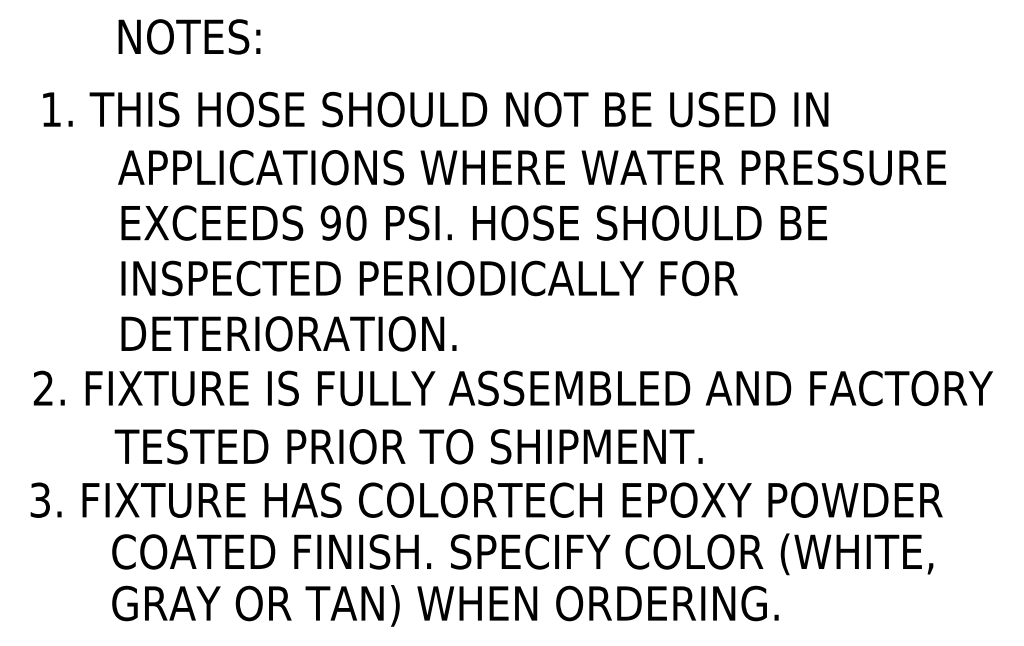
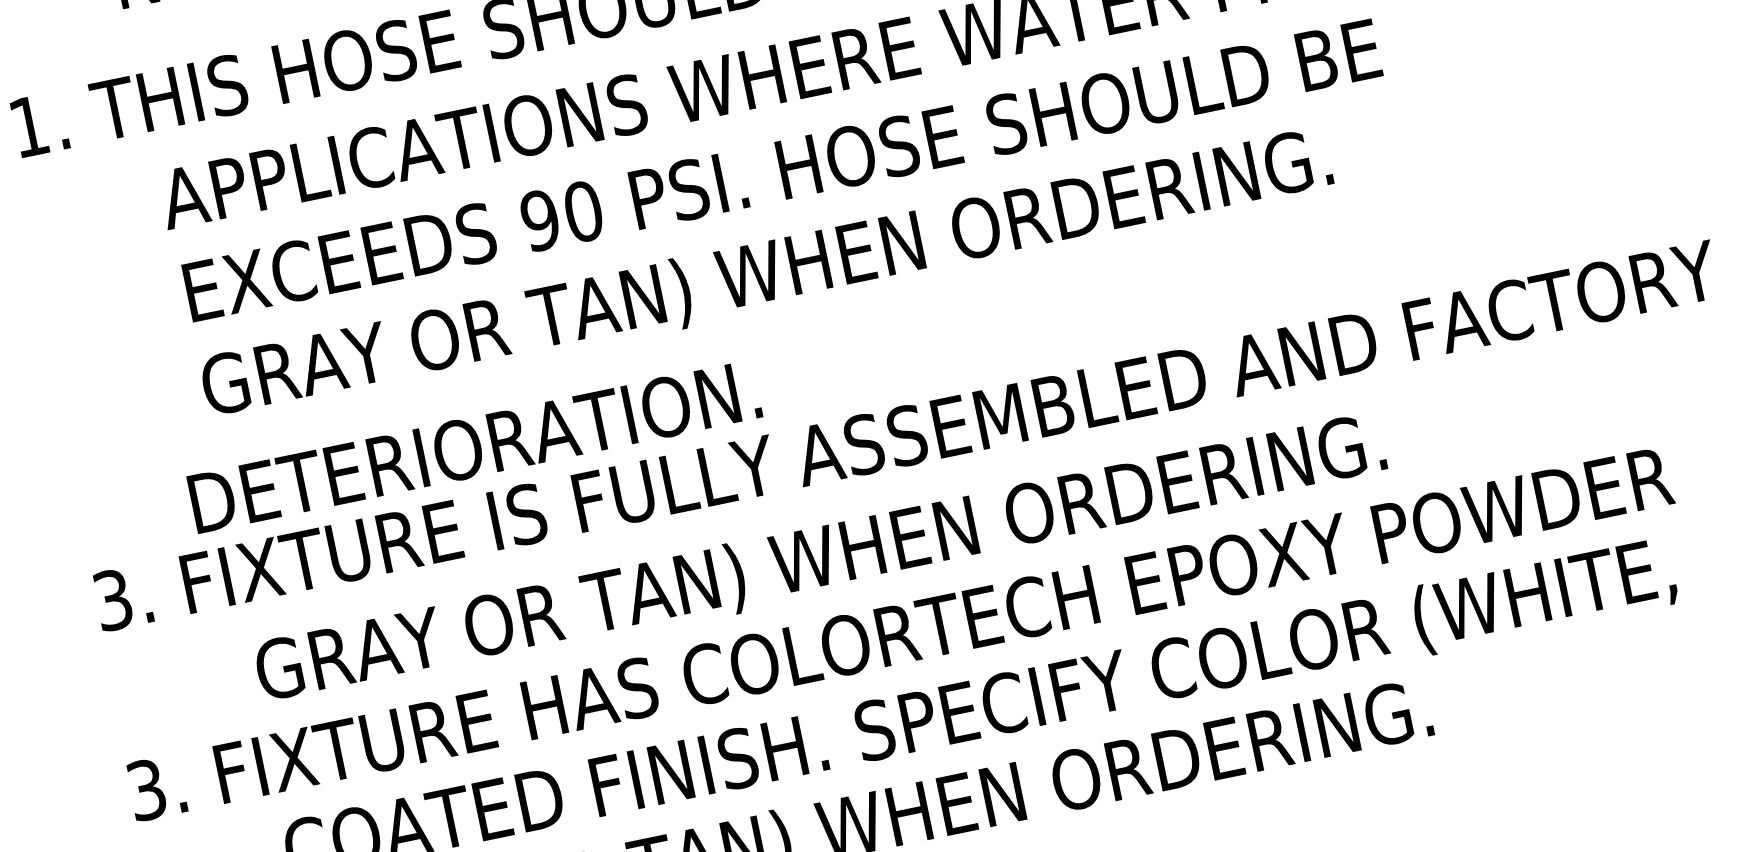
text: (452, 280) -> (765, 275), INSPECTED PERIODICALLY FOR -> GRAY OR TAN) WHEN ORDERING.
text: (288, 333) -> (473, 446), moved
text: (43, 388) -> (113, 600), 2. -> 3.
text: (448, 448) -> (817, 559), TESTED PRIOR TO SHIPMENT. -> GRAY OR TAN) WHEN ORDERING.

